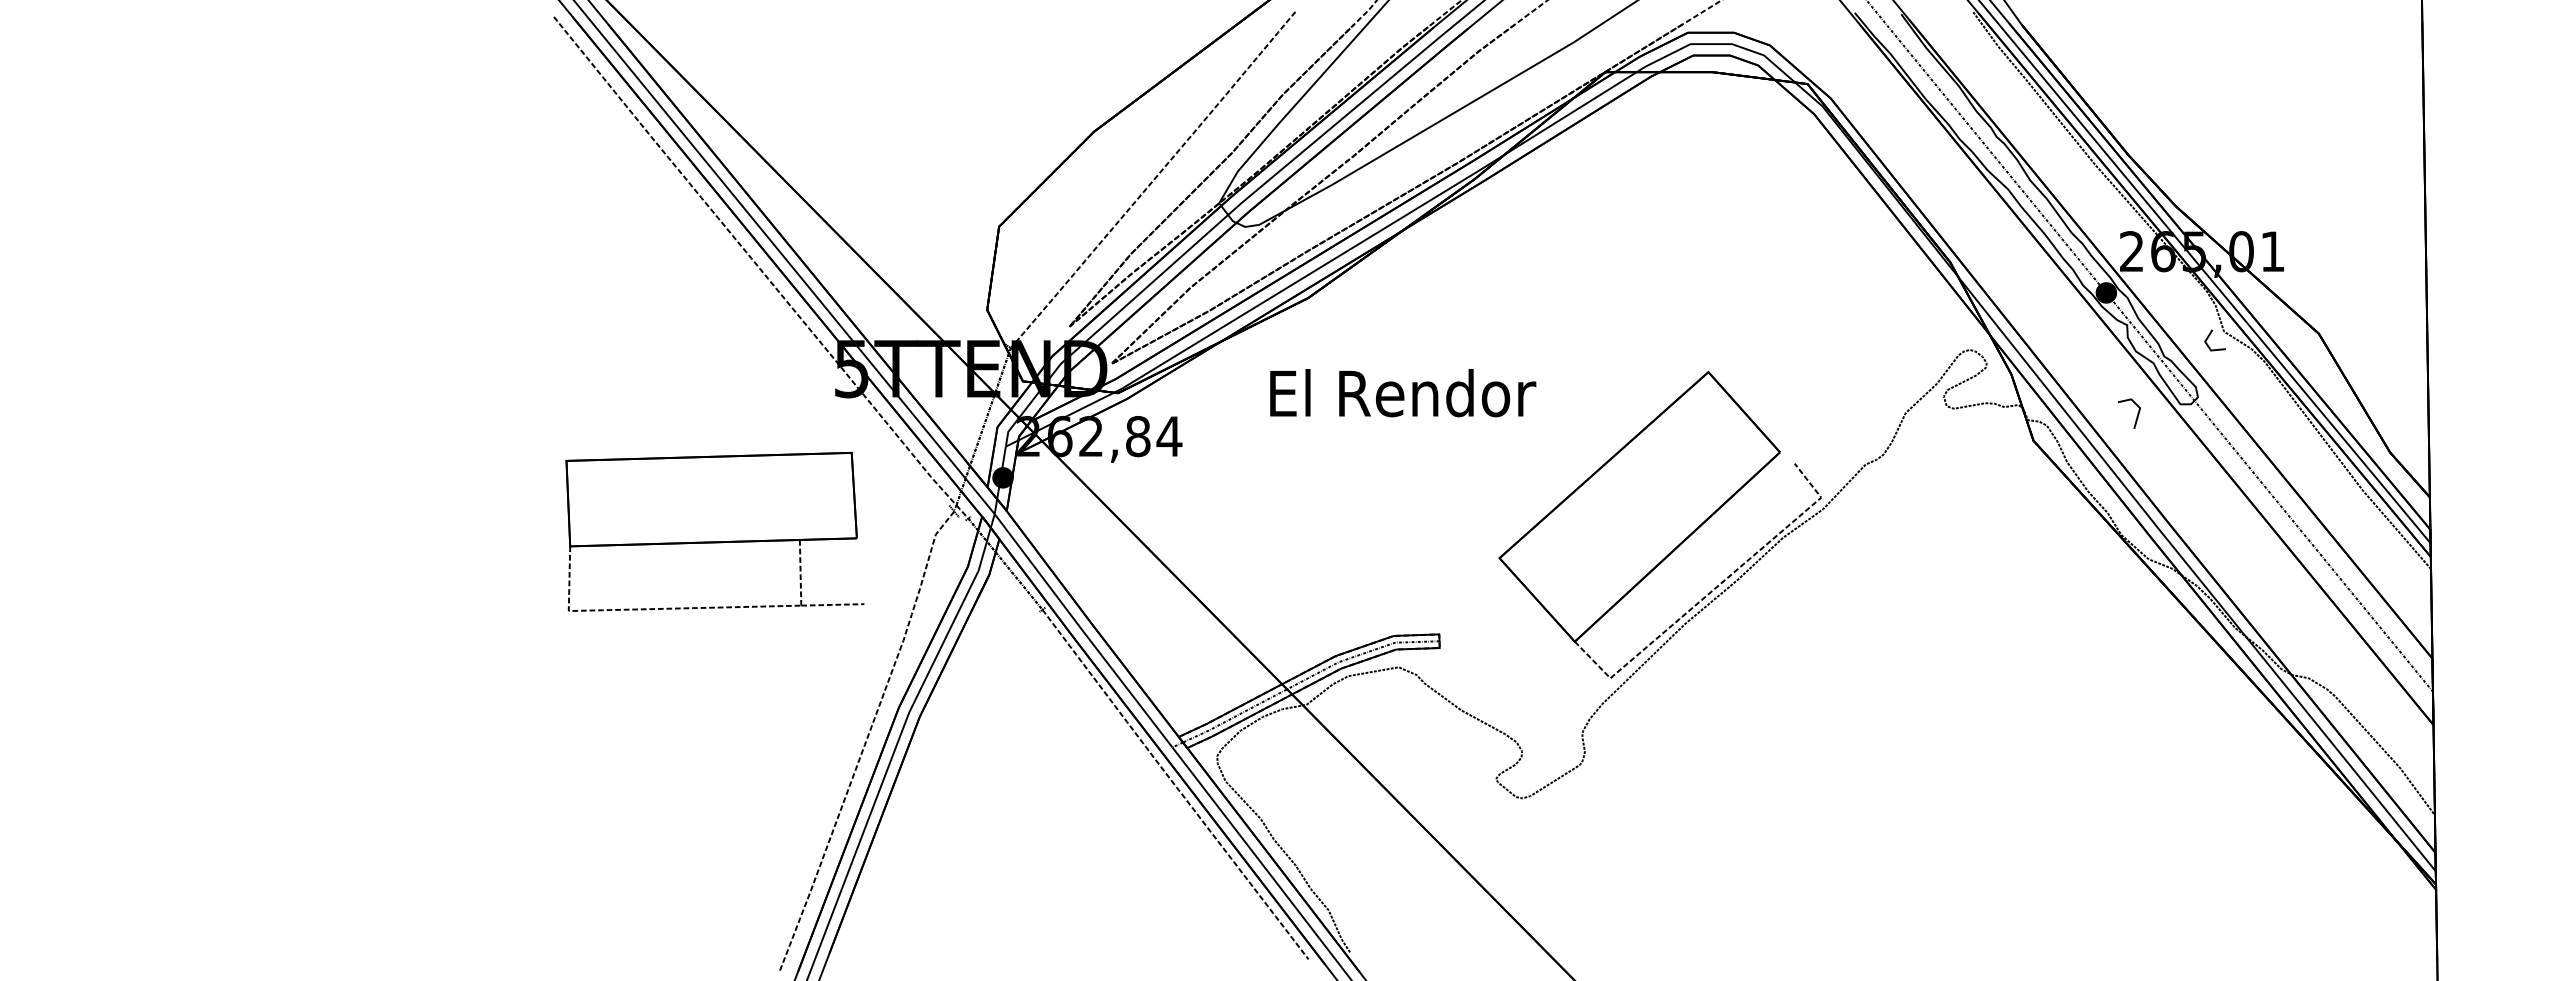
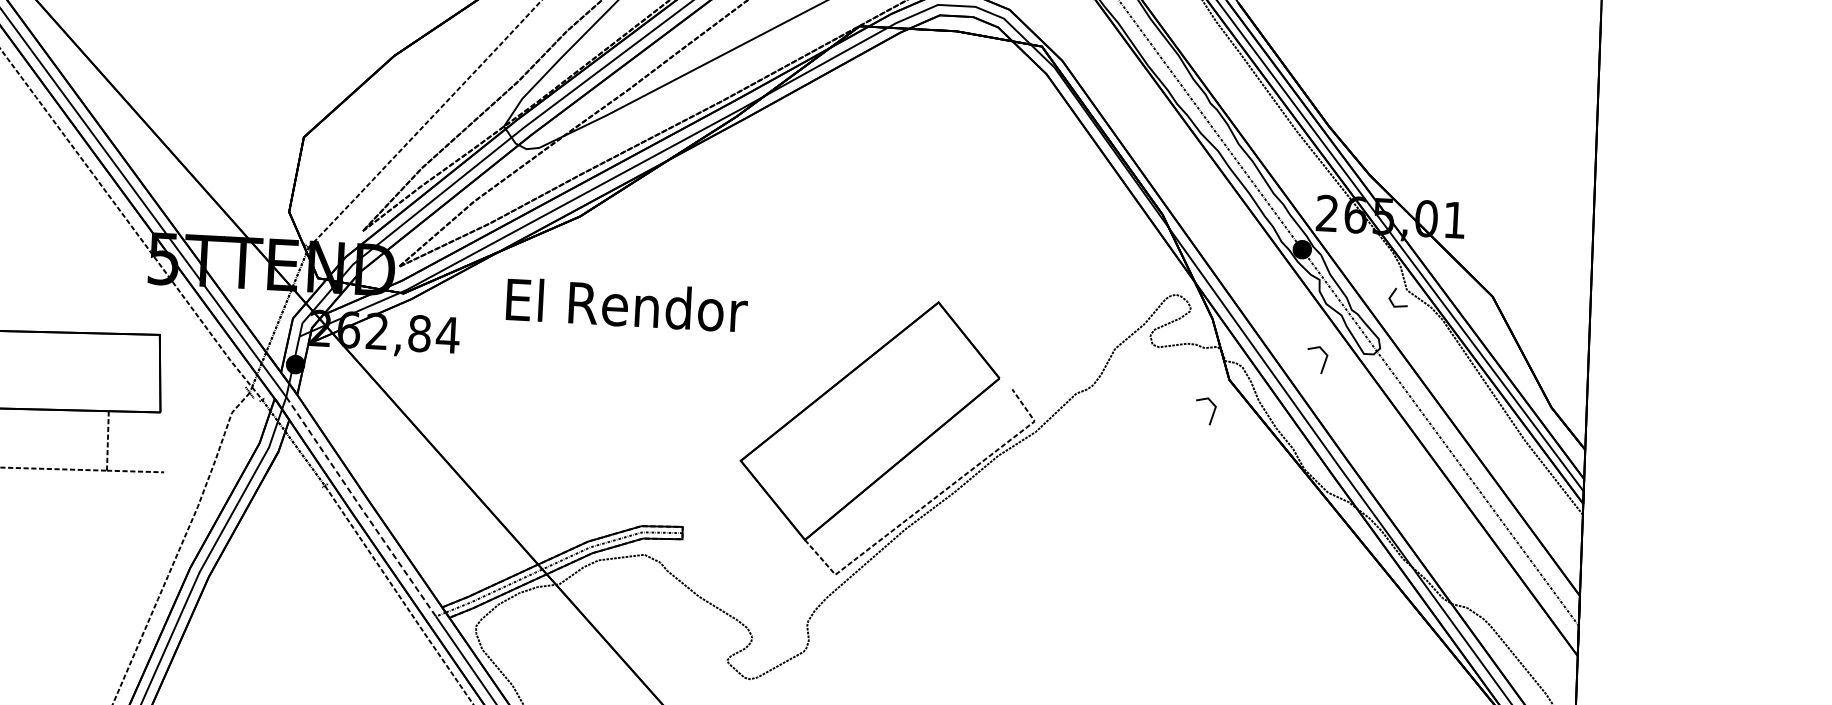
text: (1403, 393) -> (627, 305), moved
line: (2016, 479) -> (1212, 414), added
line: (1083, 631) -> (361, 507), solid -> dashed

